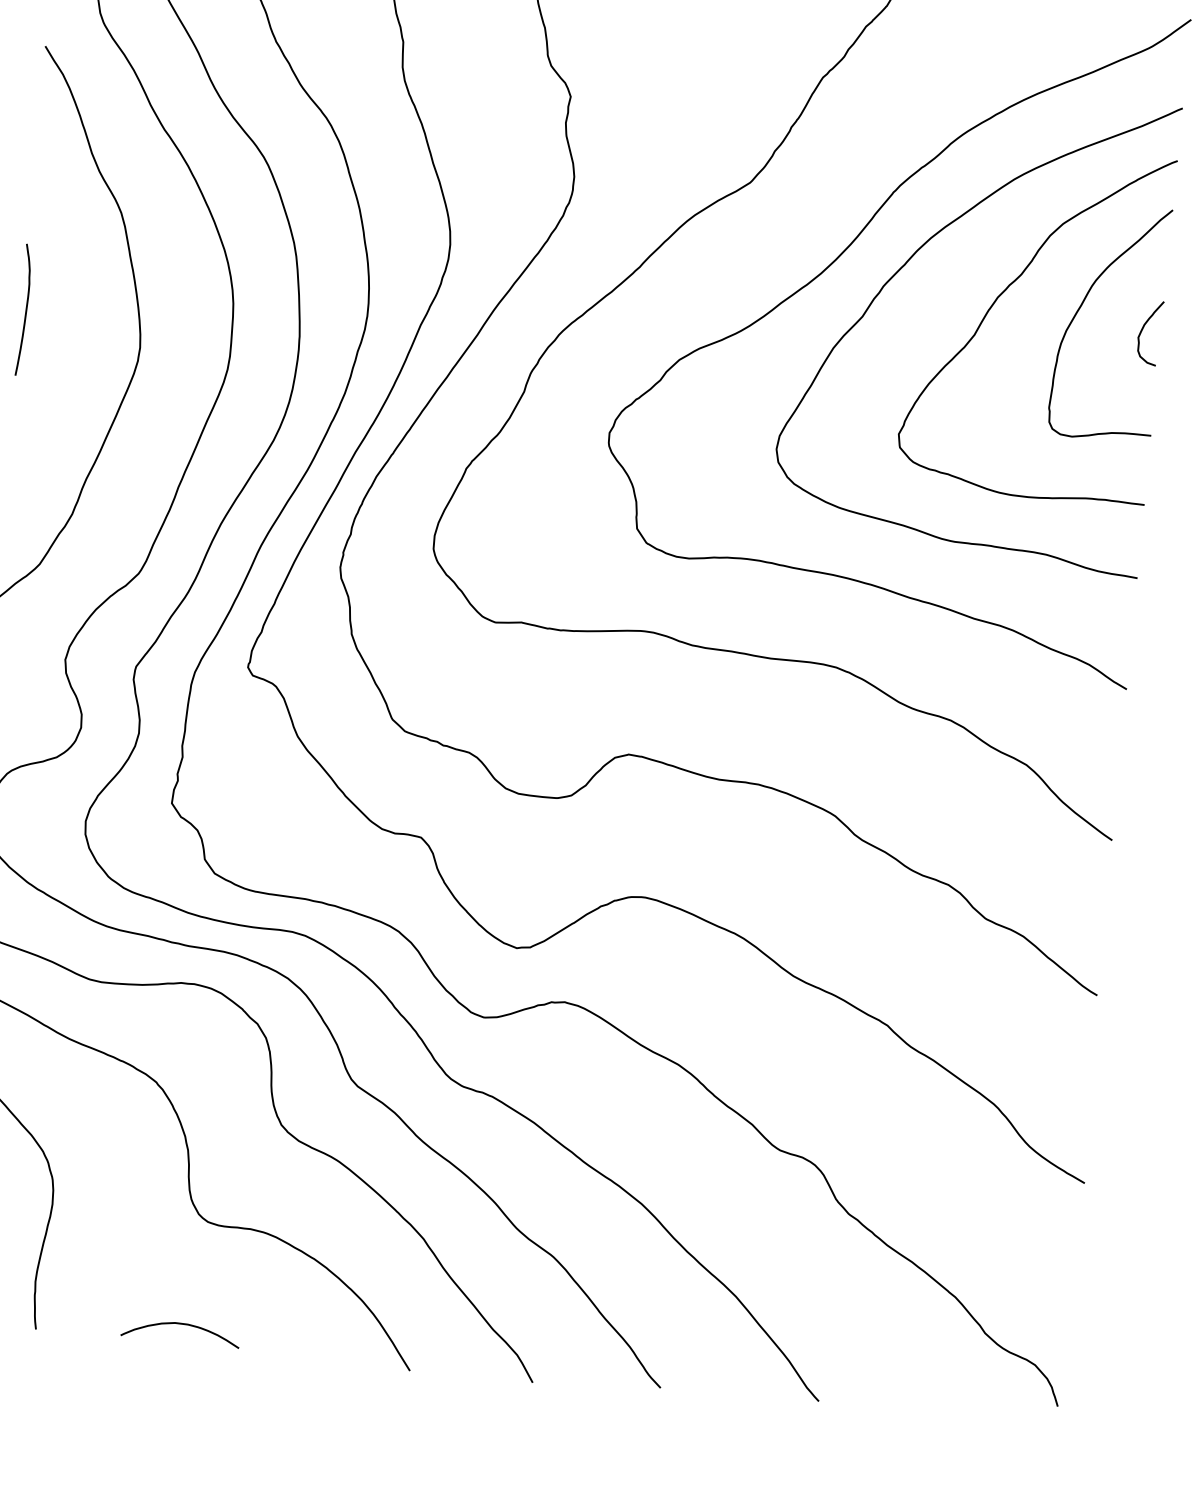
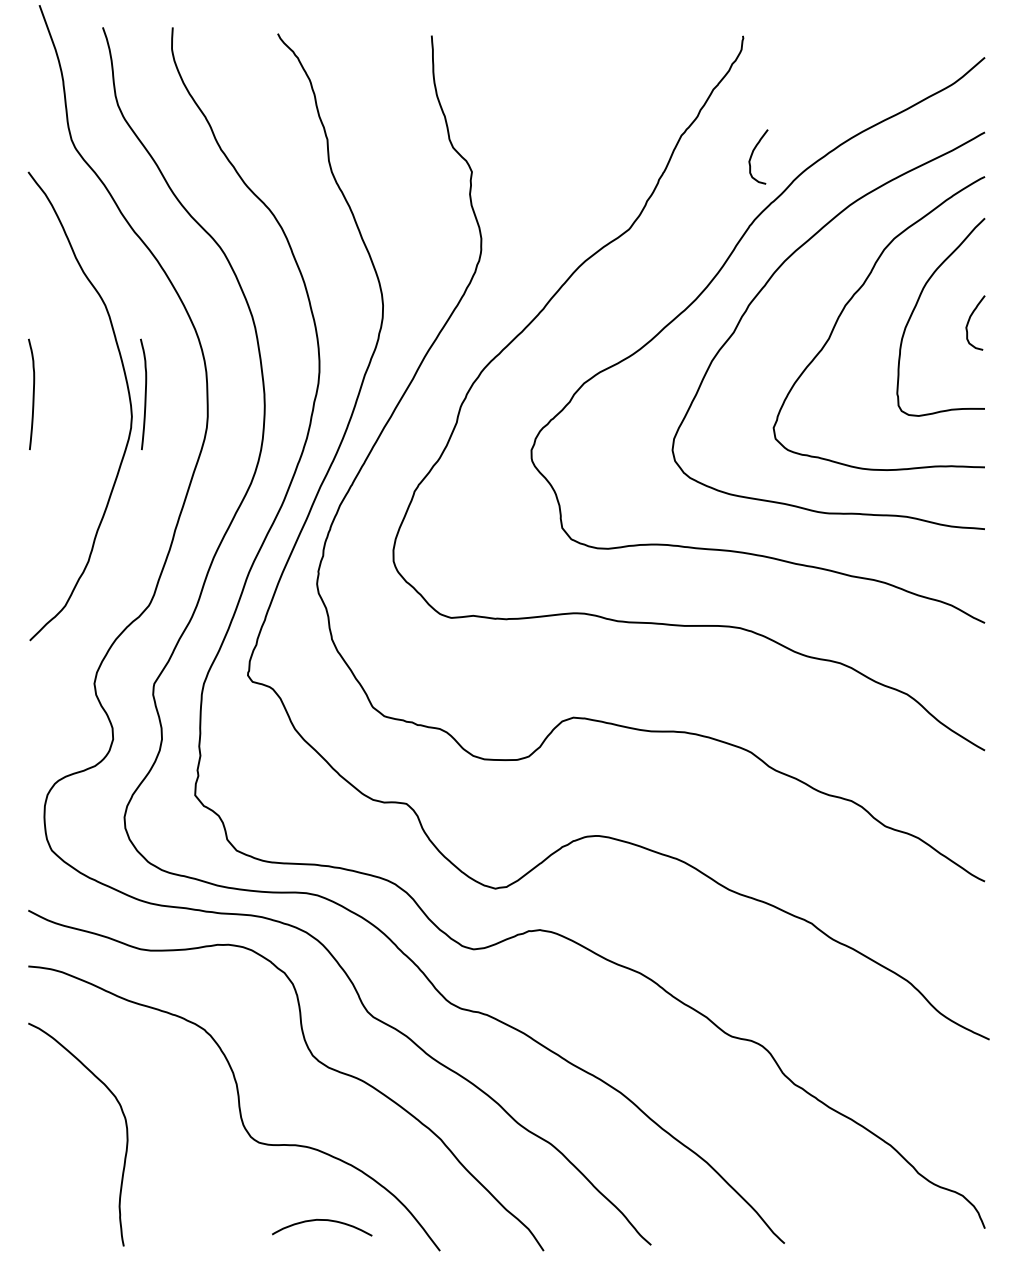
curve: (906, 106) -> (753, 153), added
curve: (157, 322) -> (144, 394), added
curve: (181, 1324) -> (322, 1220), moved

